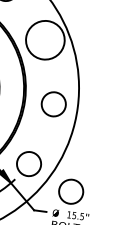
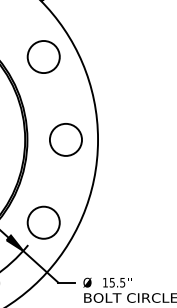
circle: (45, 40) -> (43, 57), size x0.62
circle: (70, 191) -> (103, 251), removed

